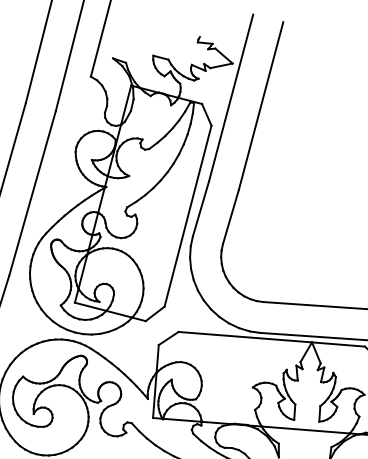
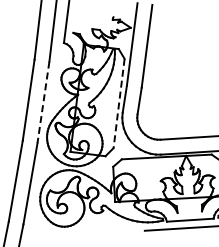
line: (32, 193) -> (43, 102), solid -> dashed
line: (188, 216) -> (119, 103), solid -> dashed

